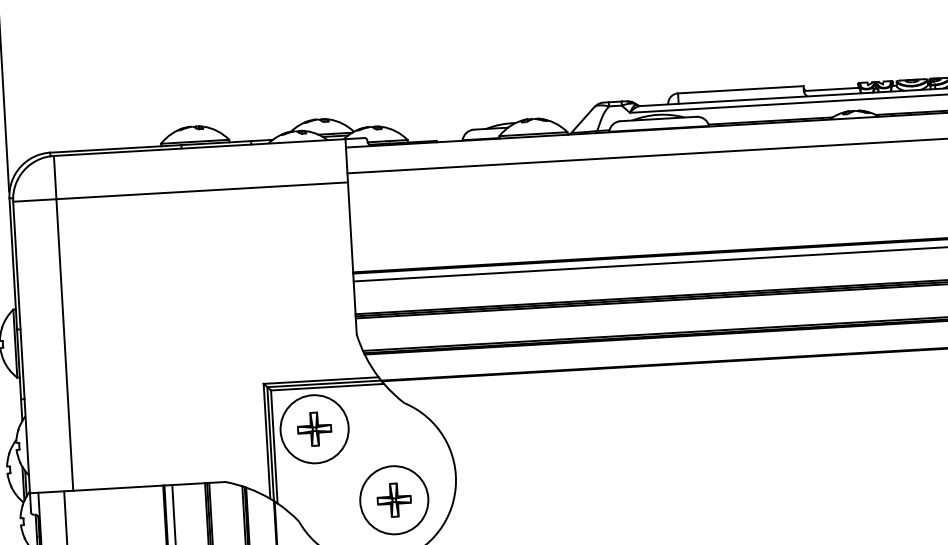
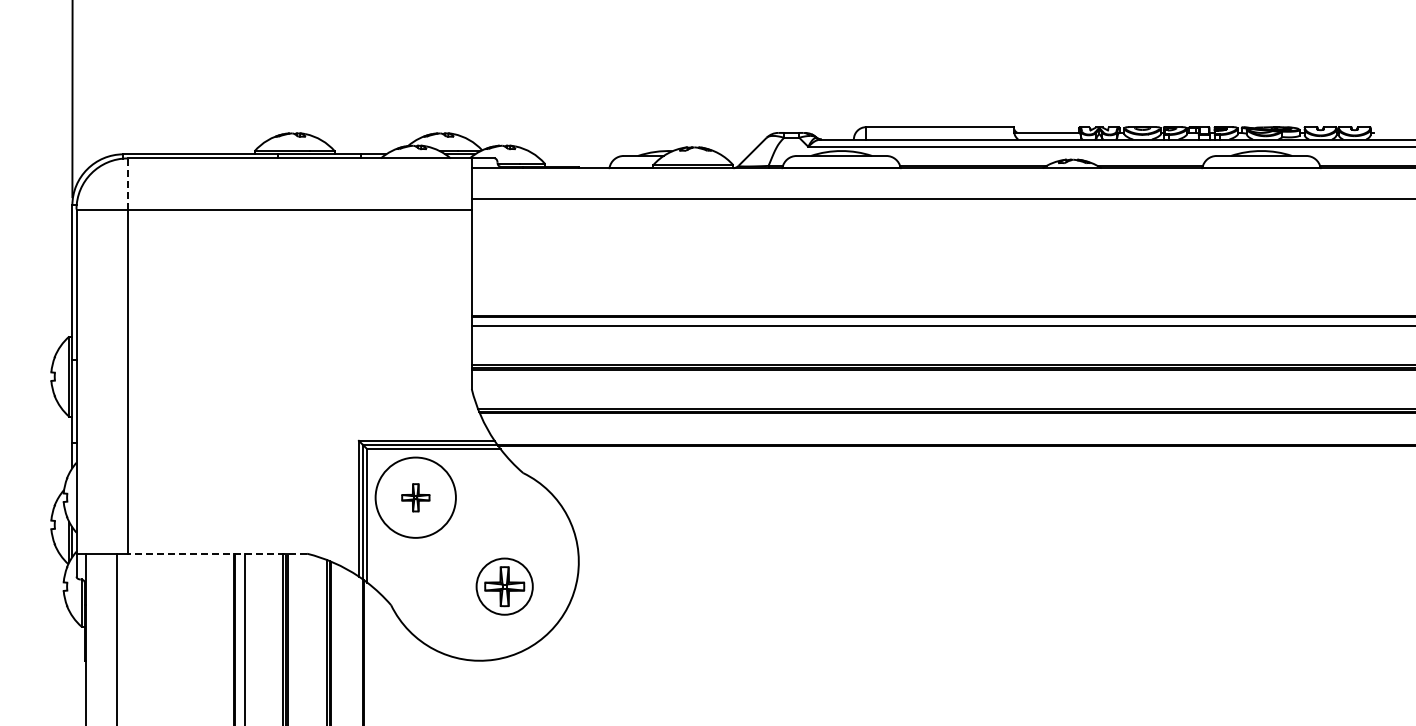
line: (55, 177) -> (127, 183), solid -> dashed
part: (314, 429) -> (415, 497), size x0.7
line: (149, 486) -> (217, 553), solid -> dashed
circle: (394, 500) -> (504, 586), size x0.7

